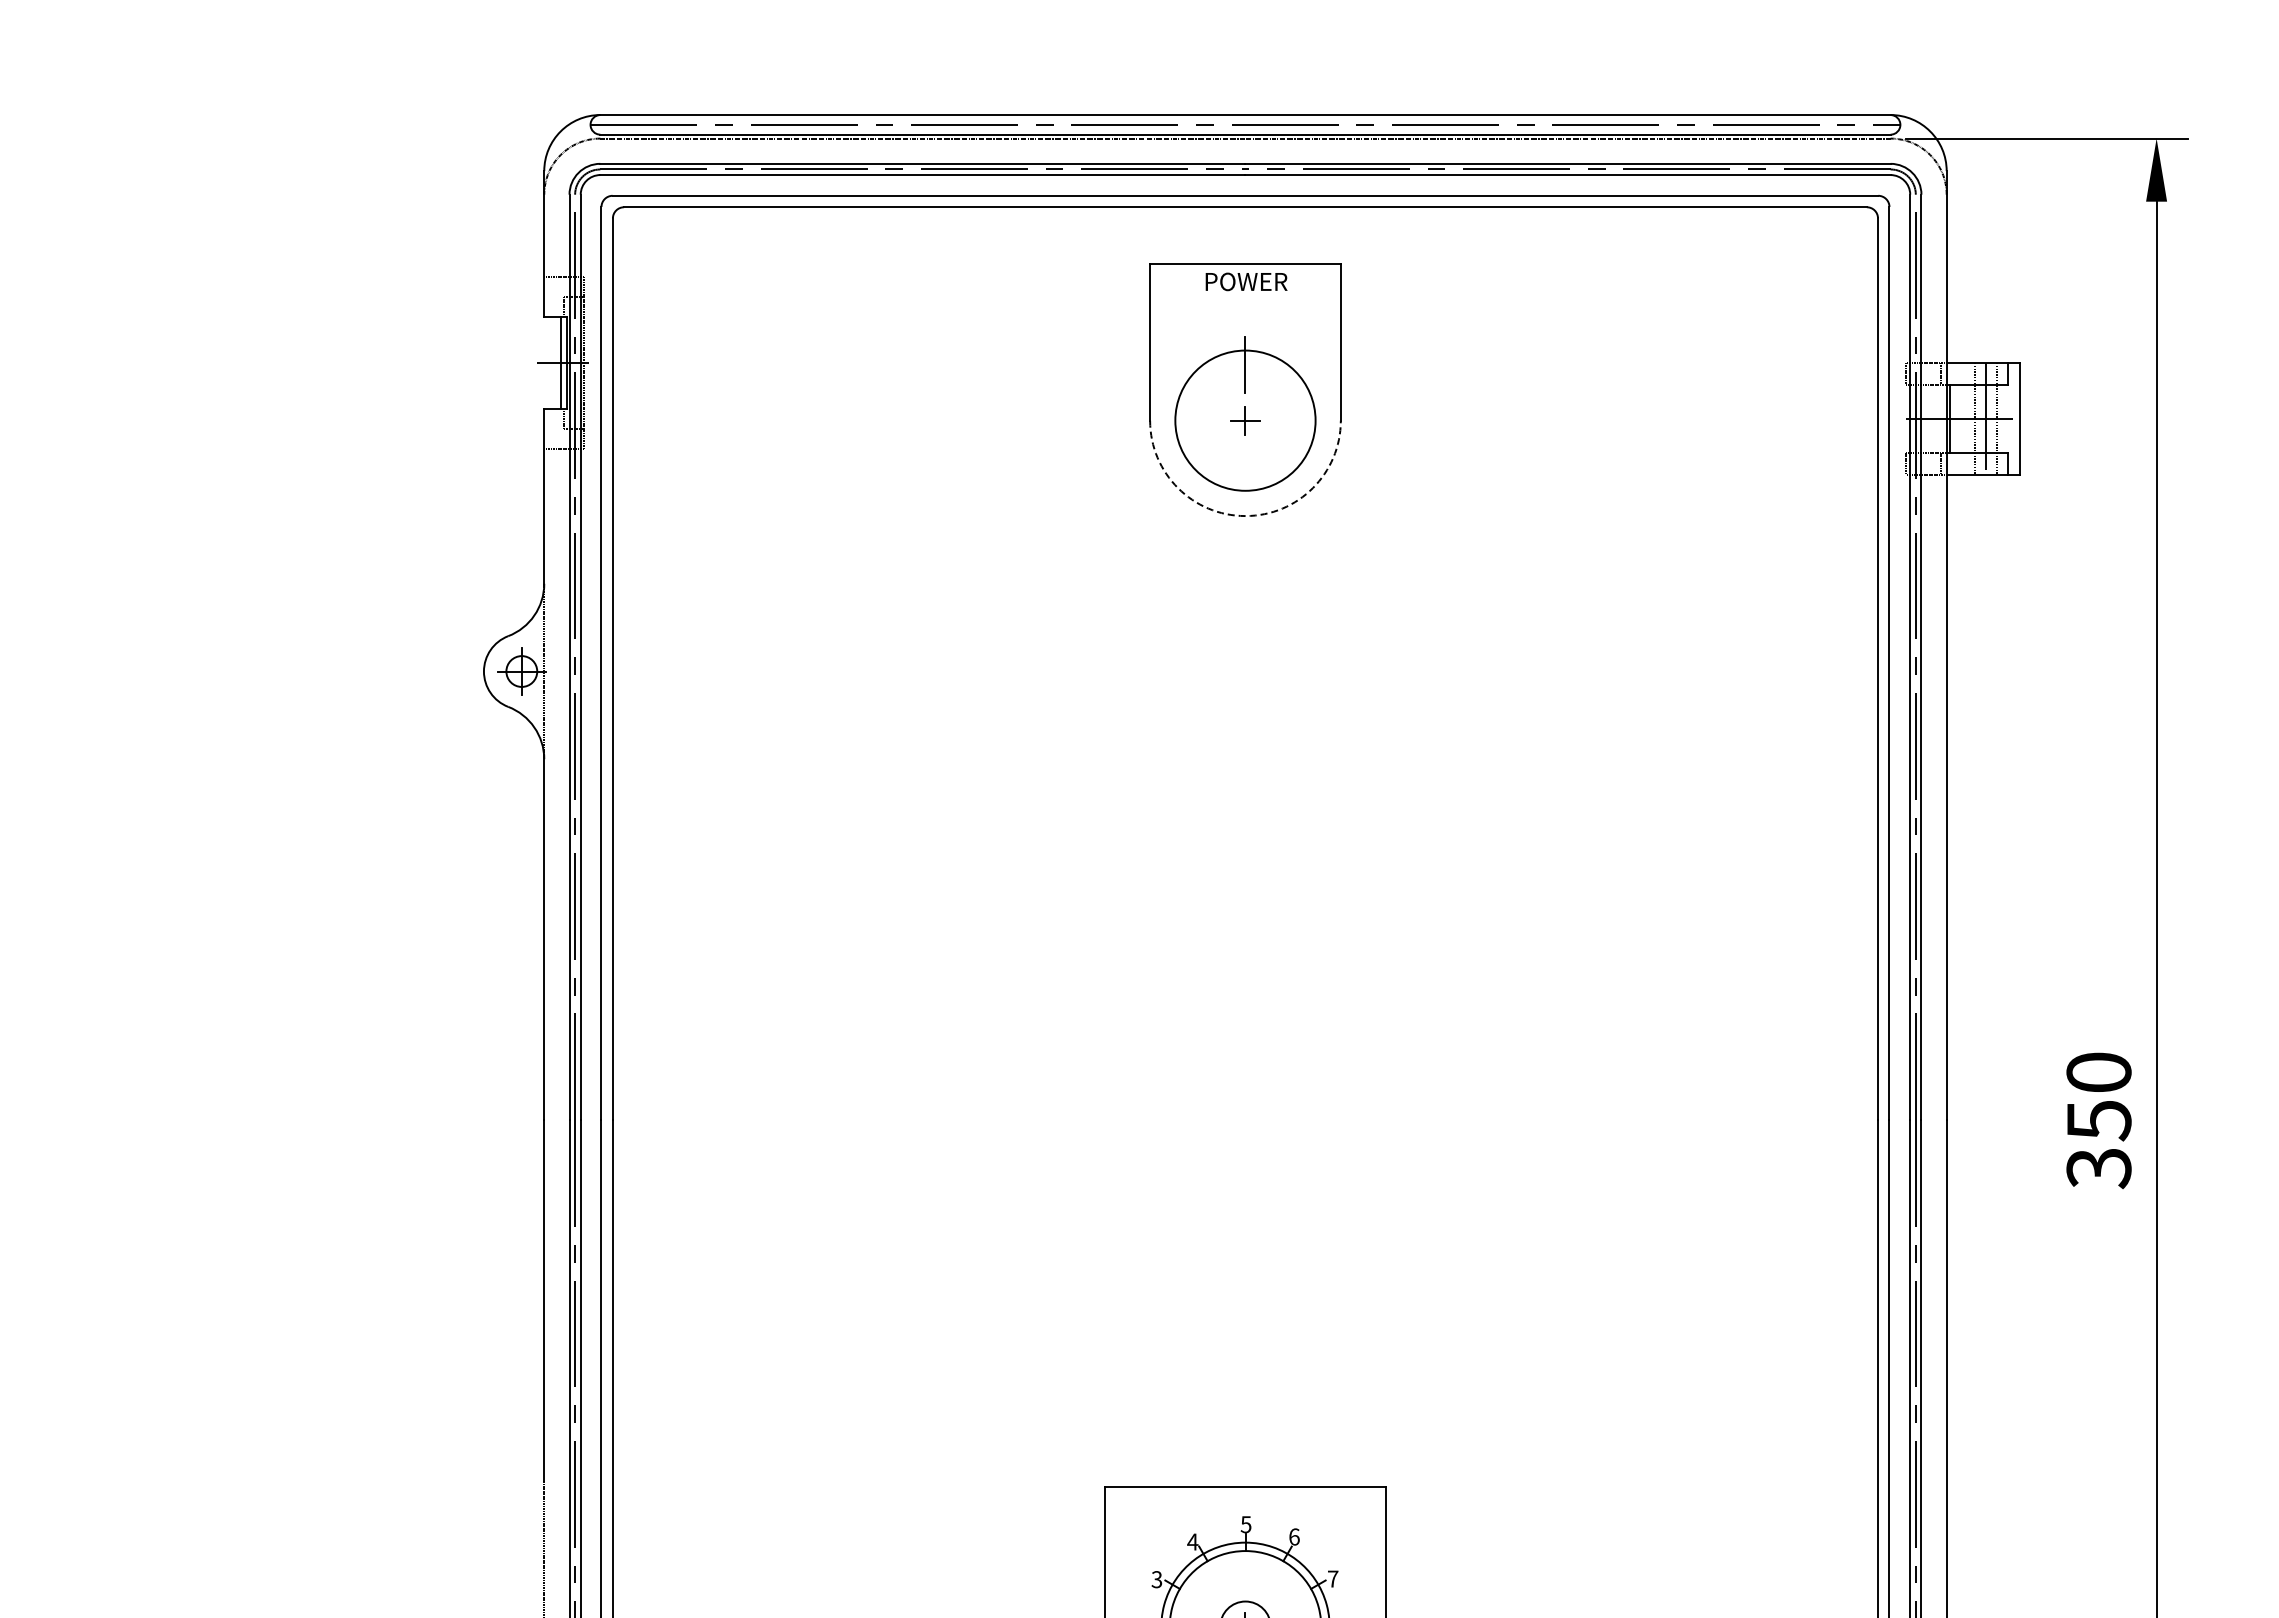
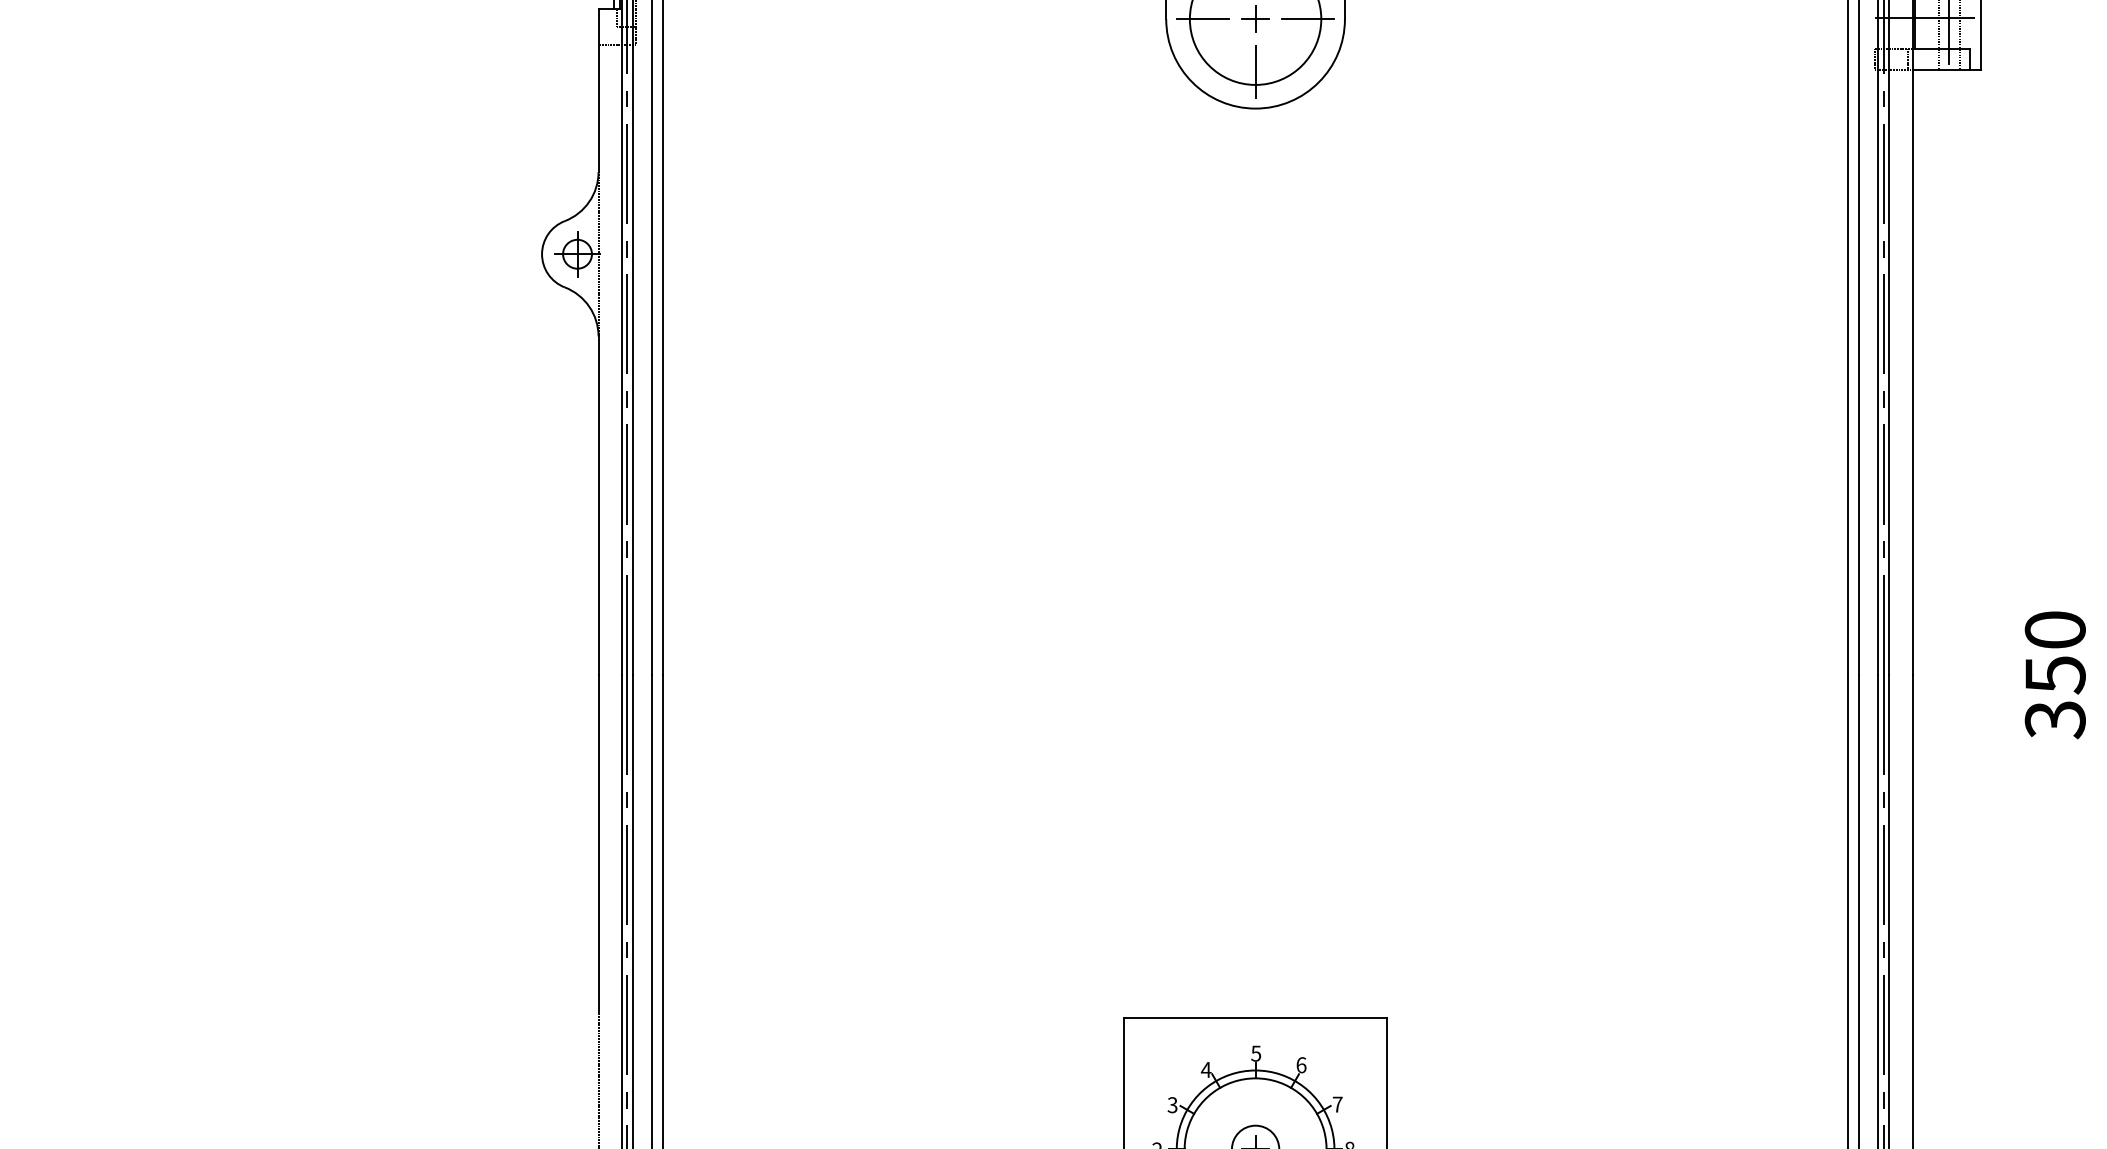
line: (1189, 420) -> (1203, 19), added
line: (1301, 420) -> (1308, 19), added
line: (1245, 476) -> (1255, 71), added
arc: (1245, 516) -> (1255, 109), dashed -> solid

